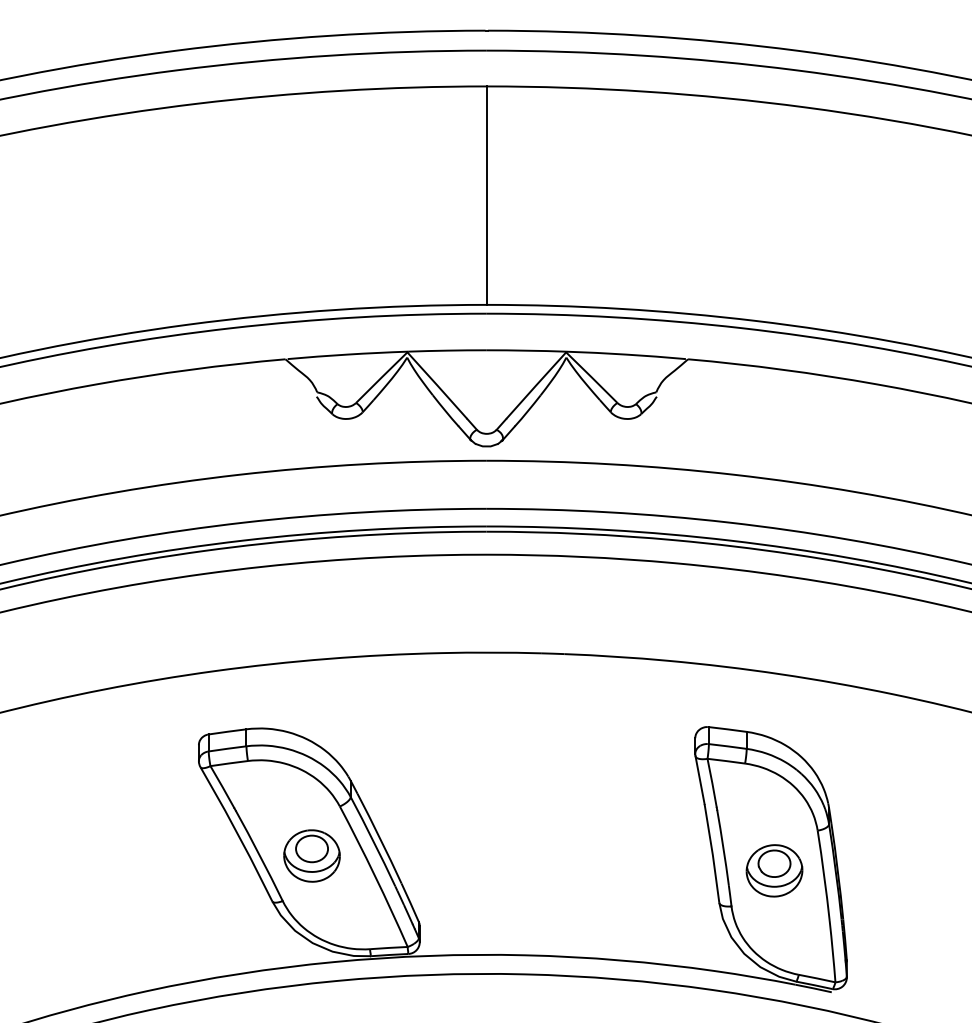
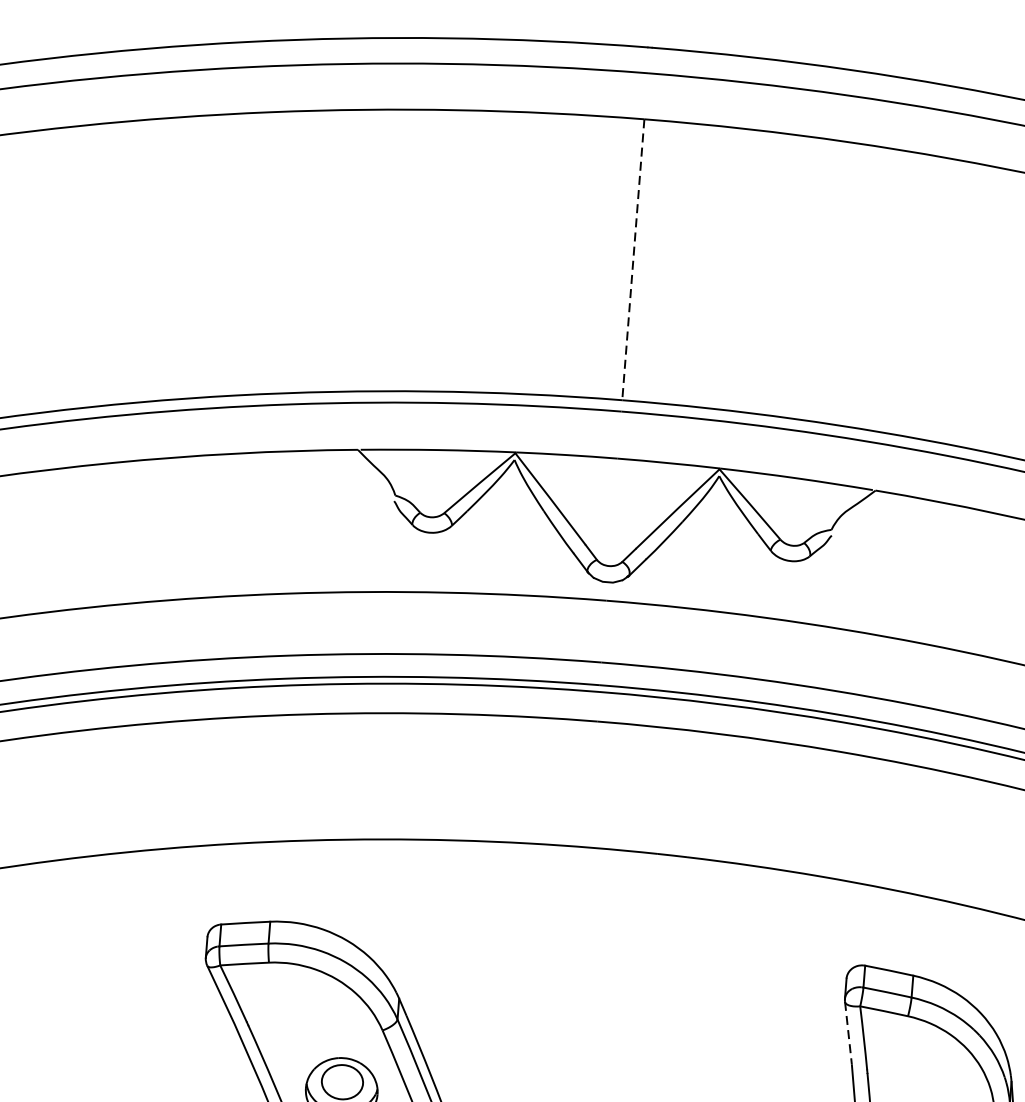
line: (486, 196) -> (632, 260), solid -> dashed
line: (700, 780) -> (848, 1033), solid -> dashed

